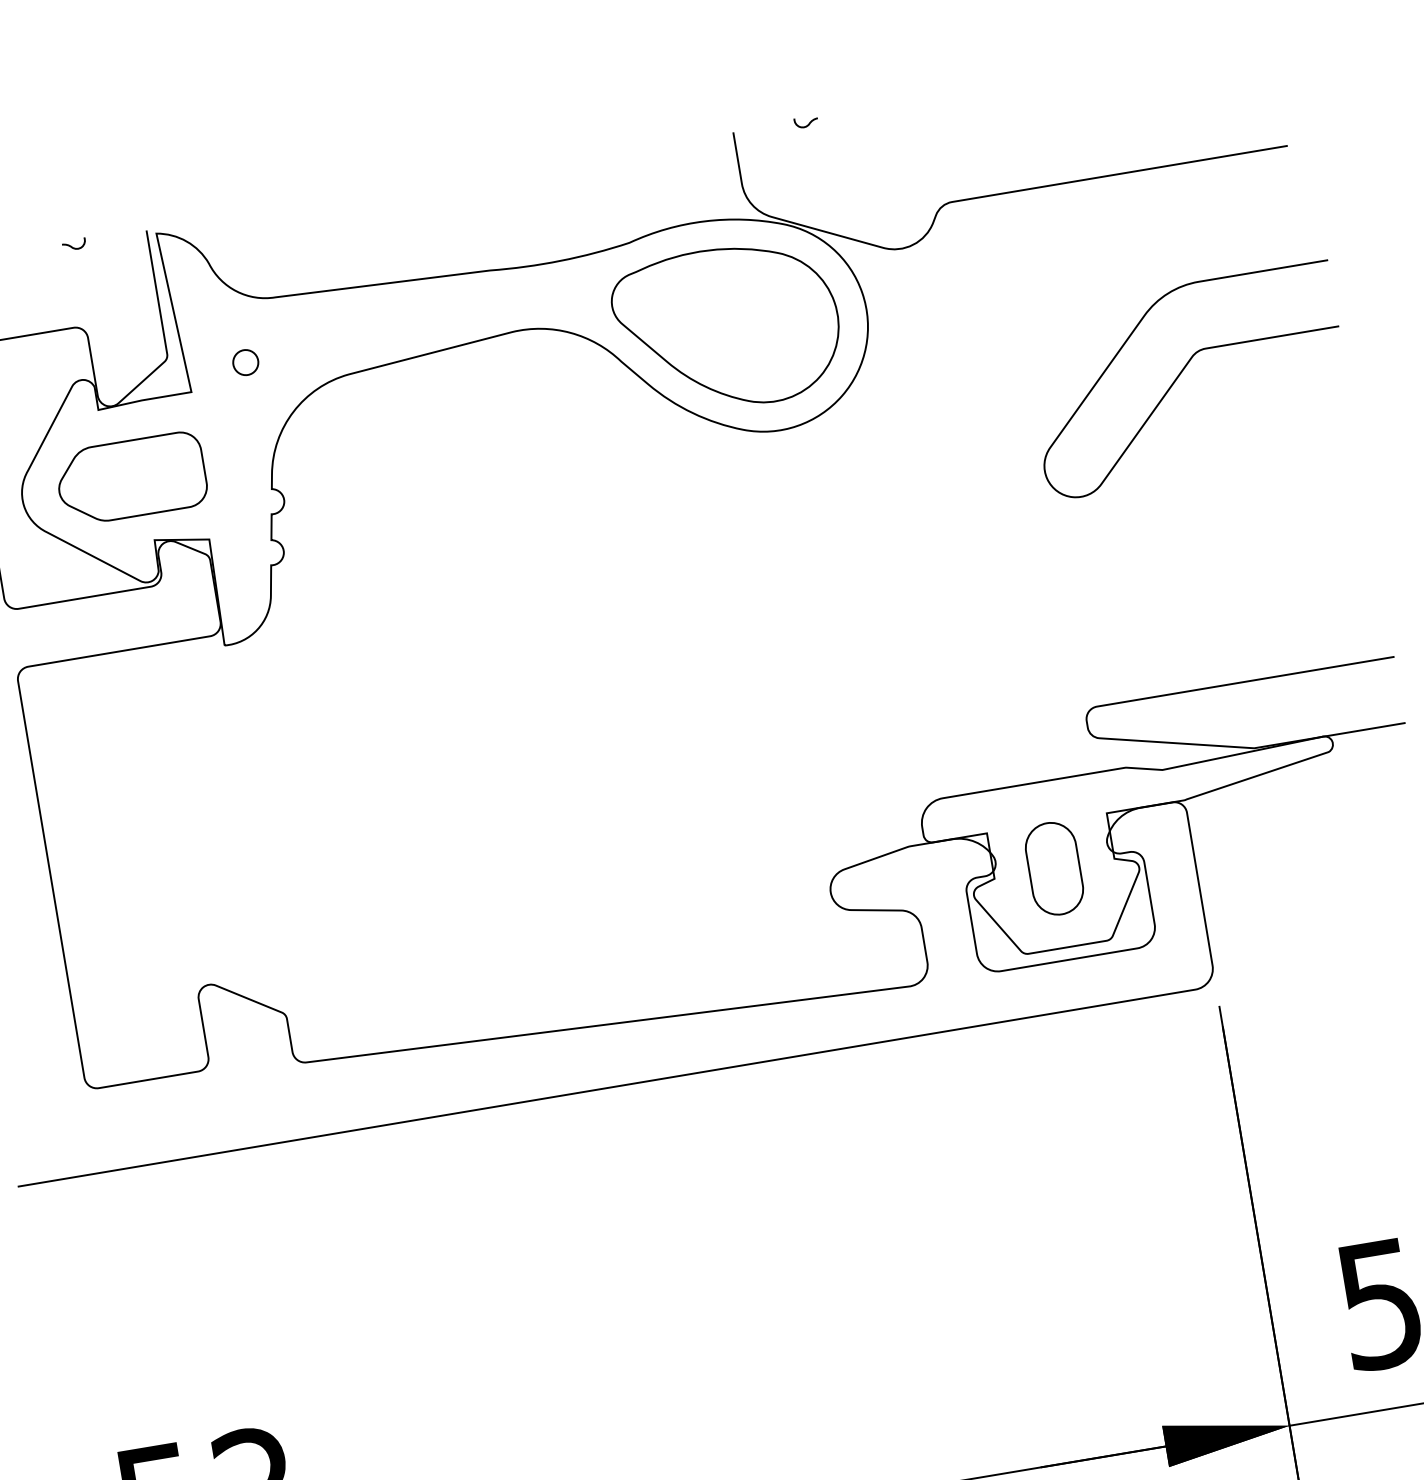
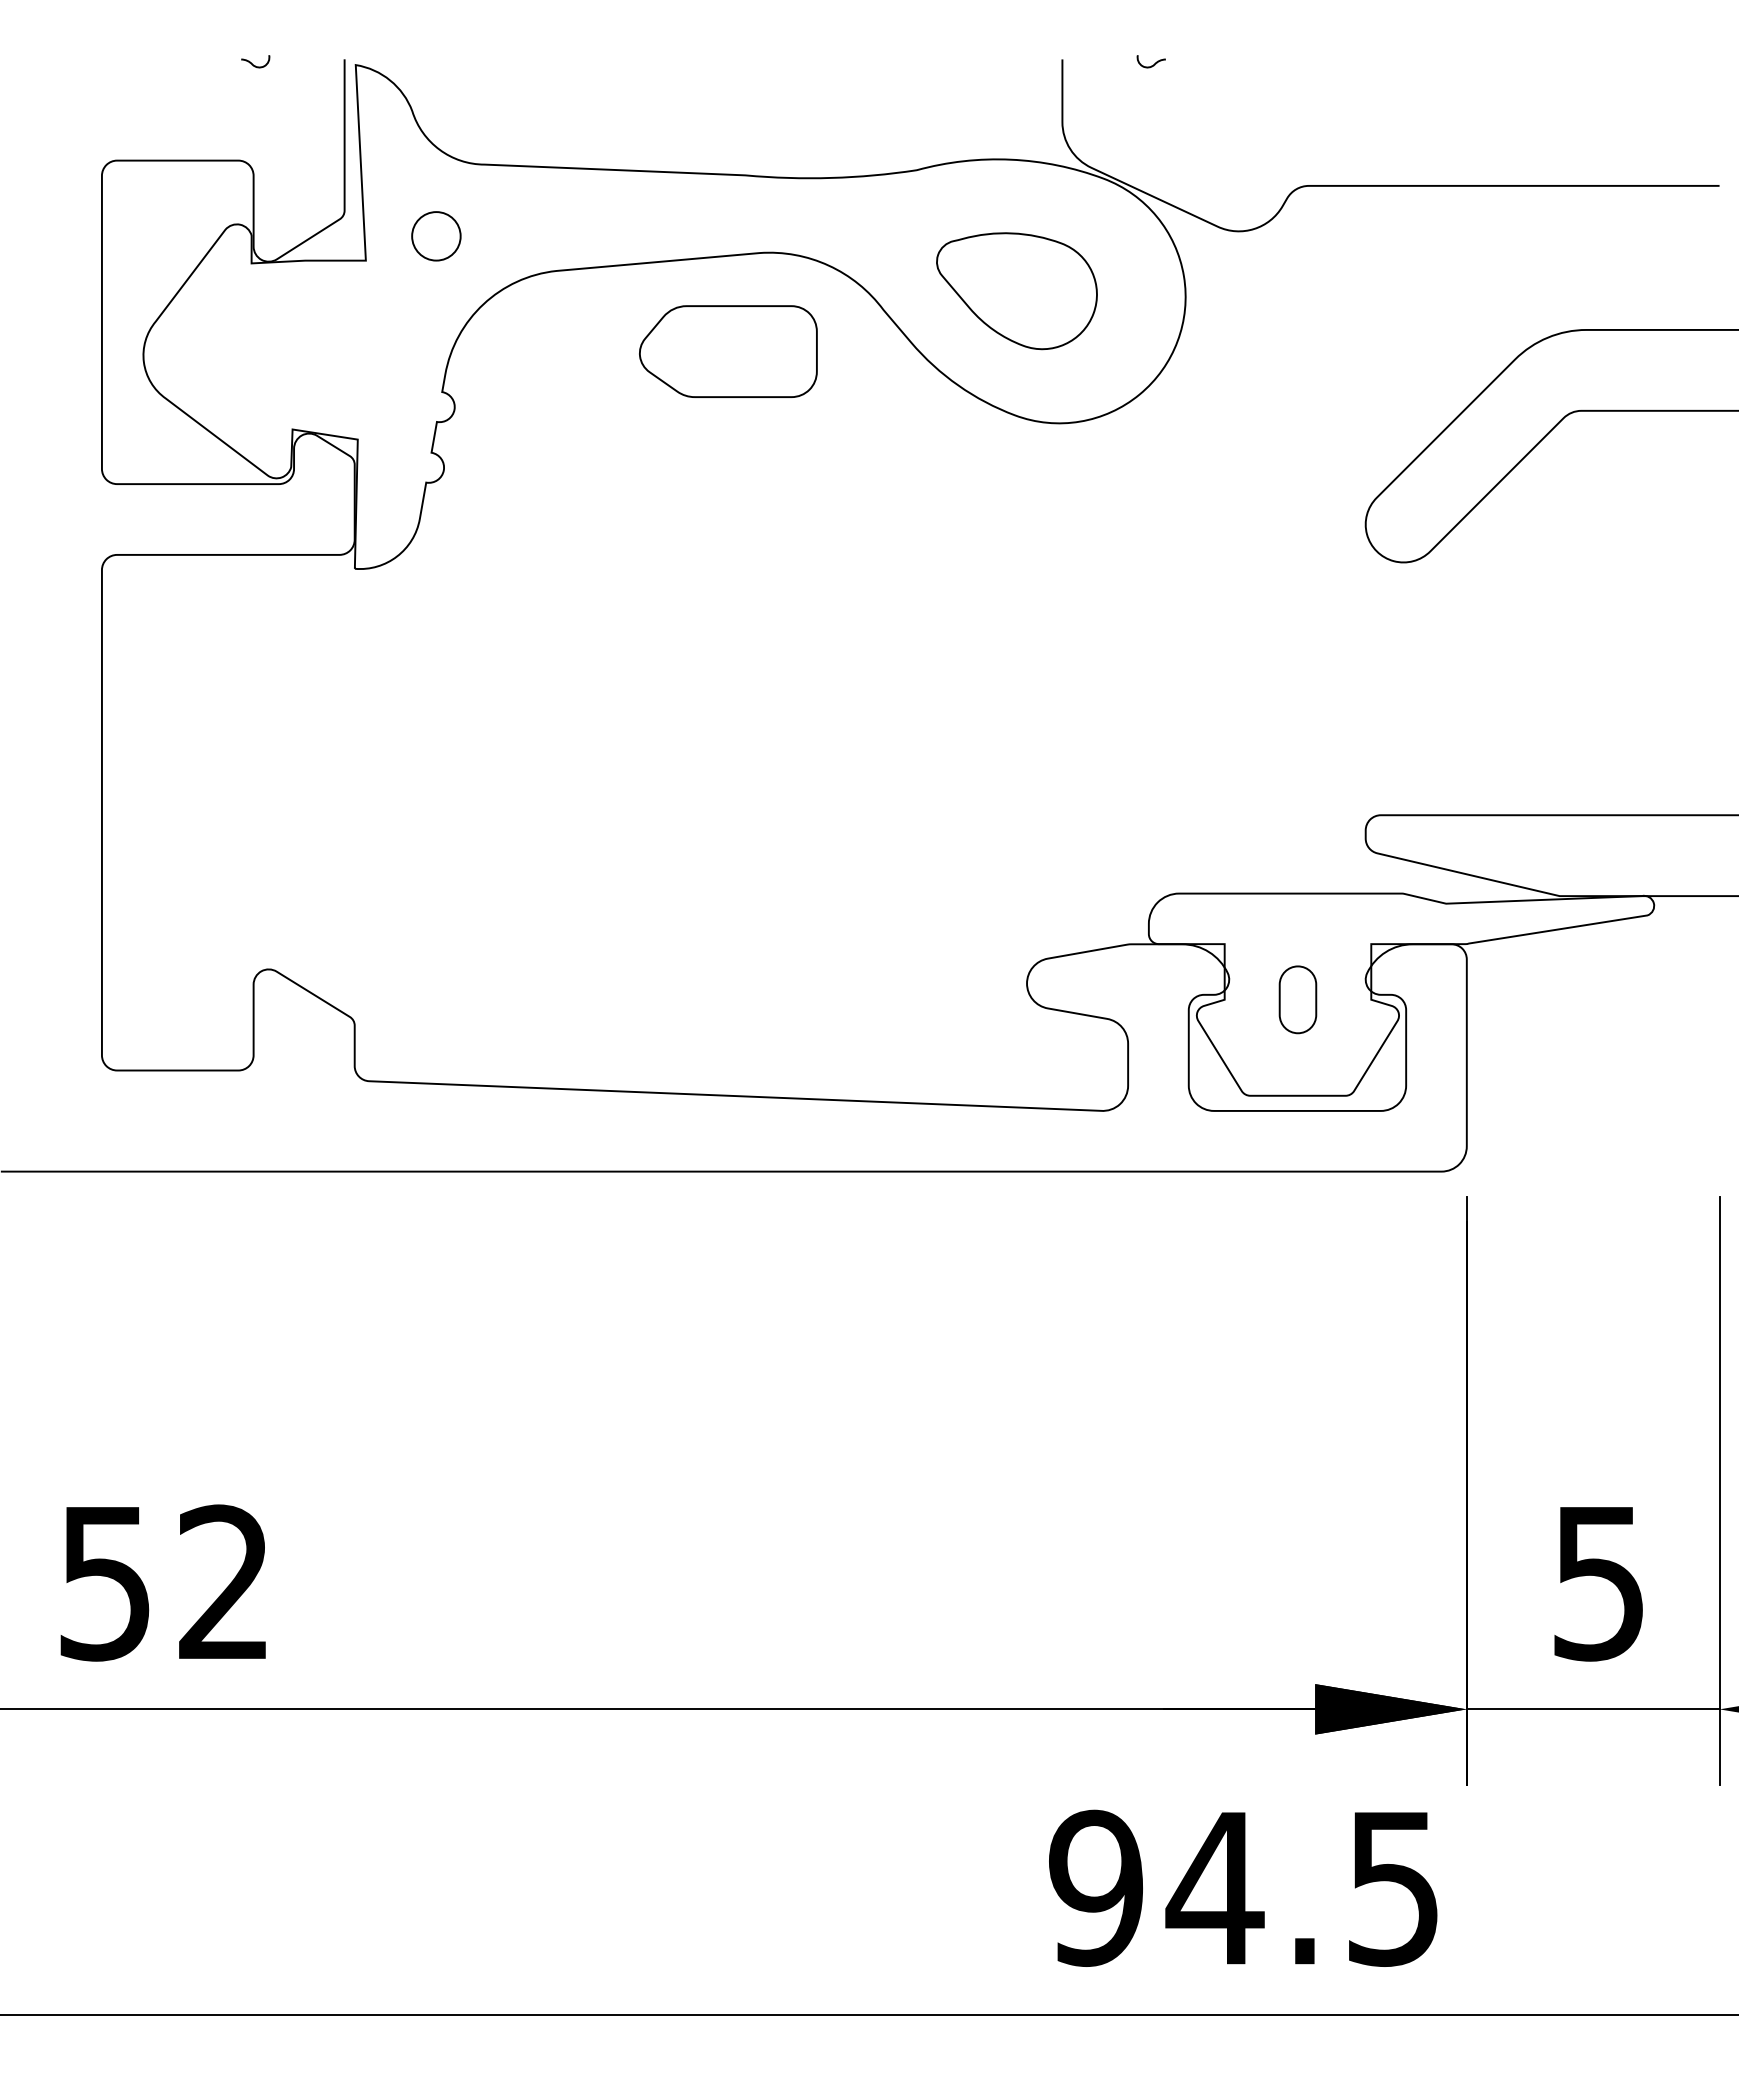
part: (727, 327) -> (1016, 290), size x0.6
circle: (245, 362) -> (436, 236), size x1.6
part: (131, 478) -> (728, 351), moved
part: (1054, 868) -> (1297, 999), size x0.6

